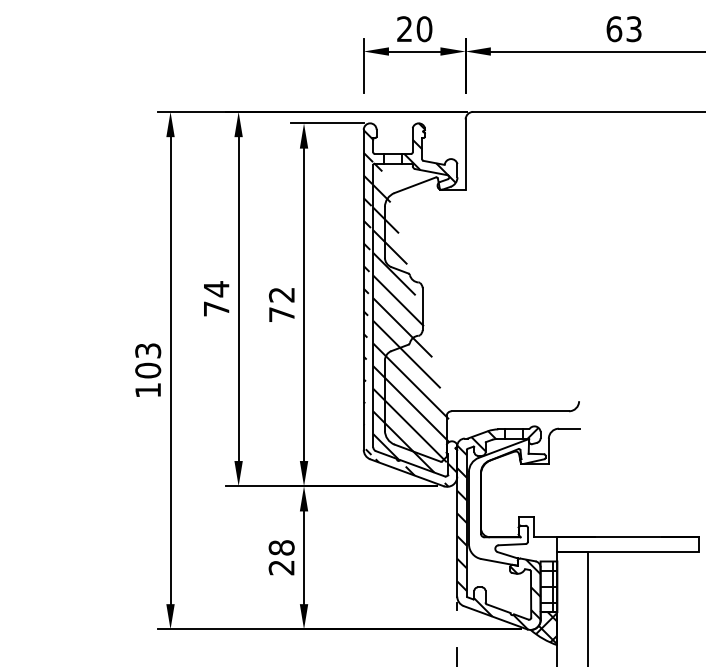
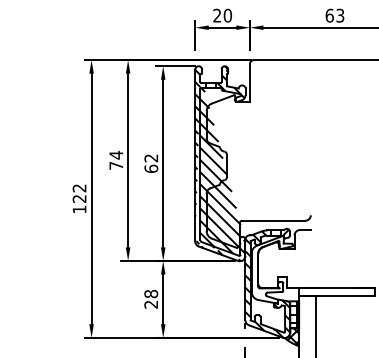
text: (282, 313) -> (151, 168), 72 -> 62
text: (147, 360) -> (79, 193), 103 -> 122

